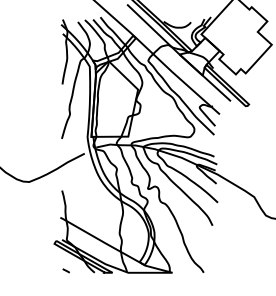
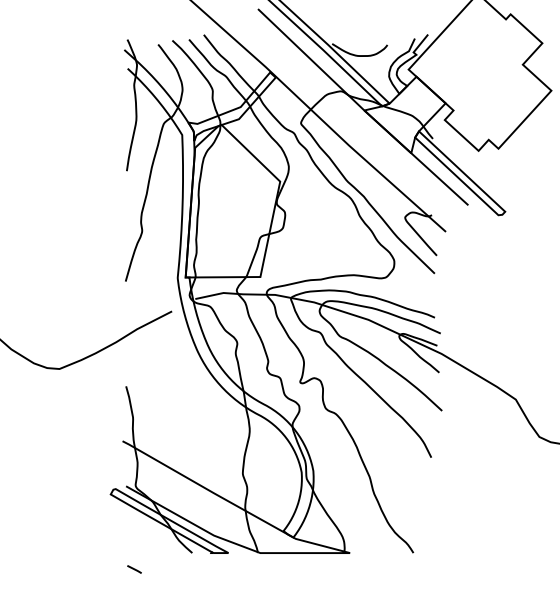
line: (65, 270) -> (132, 568), moved

